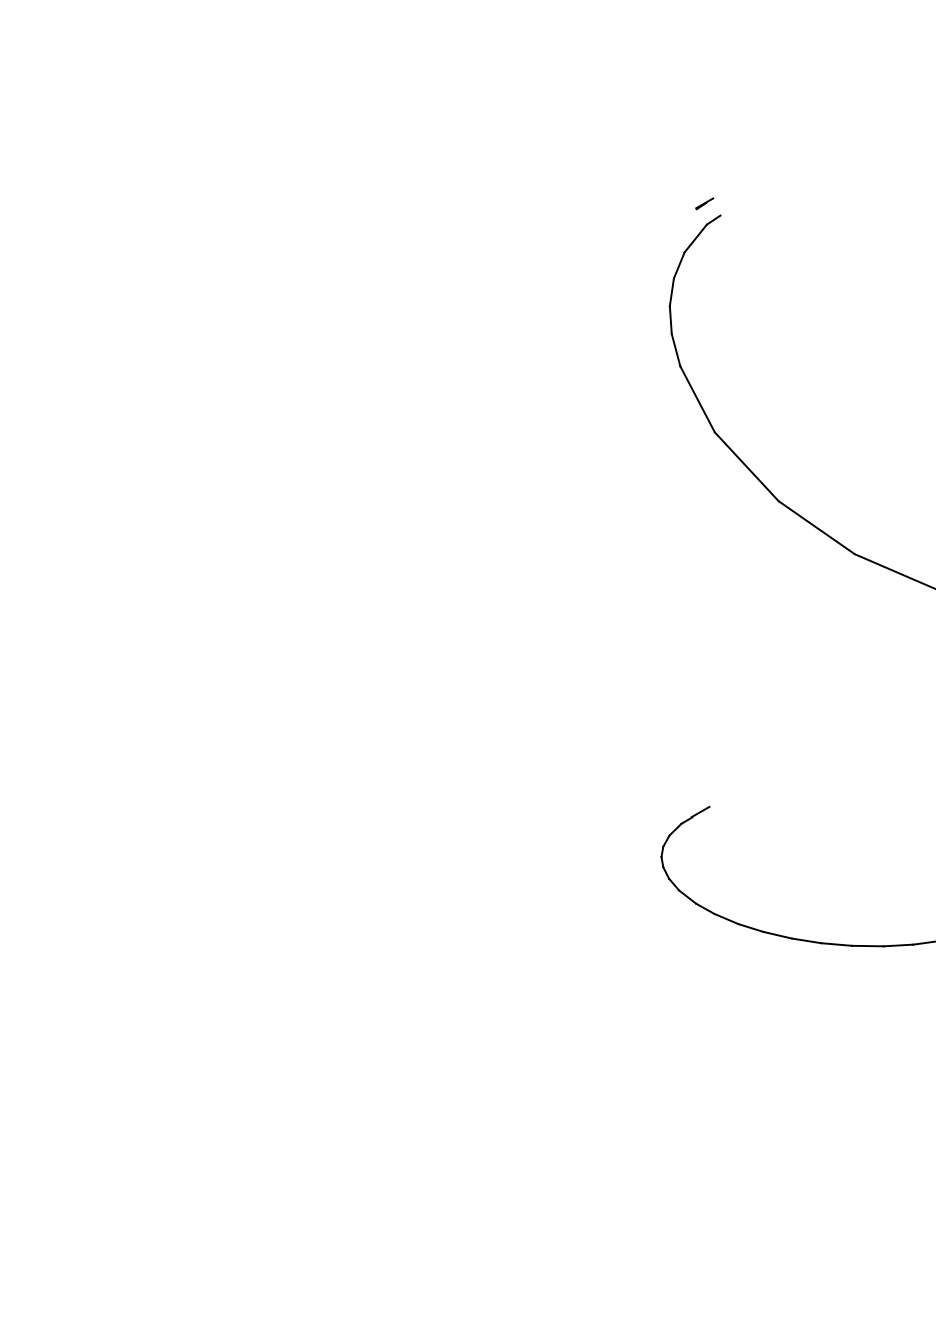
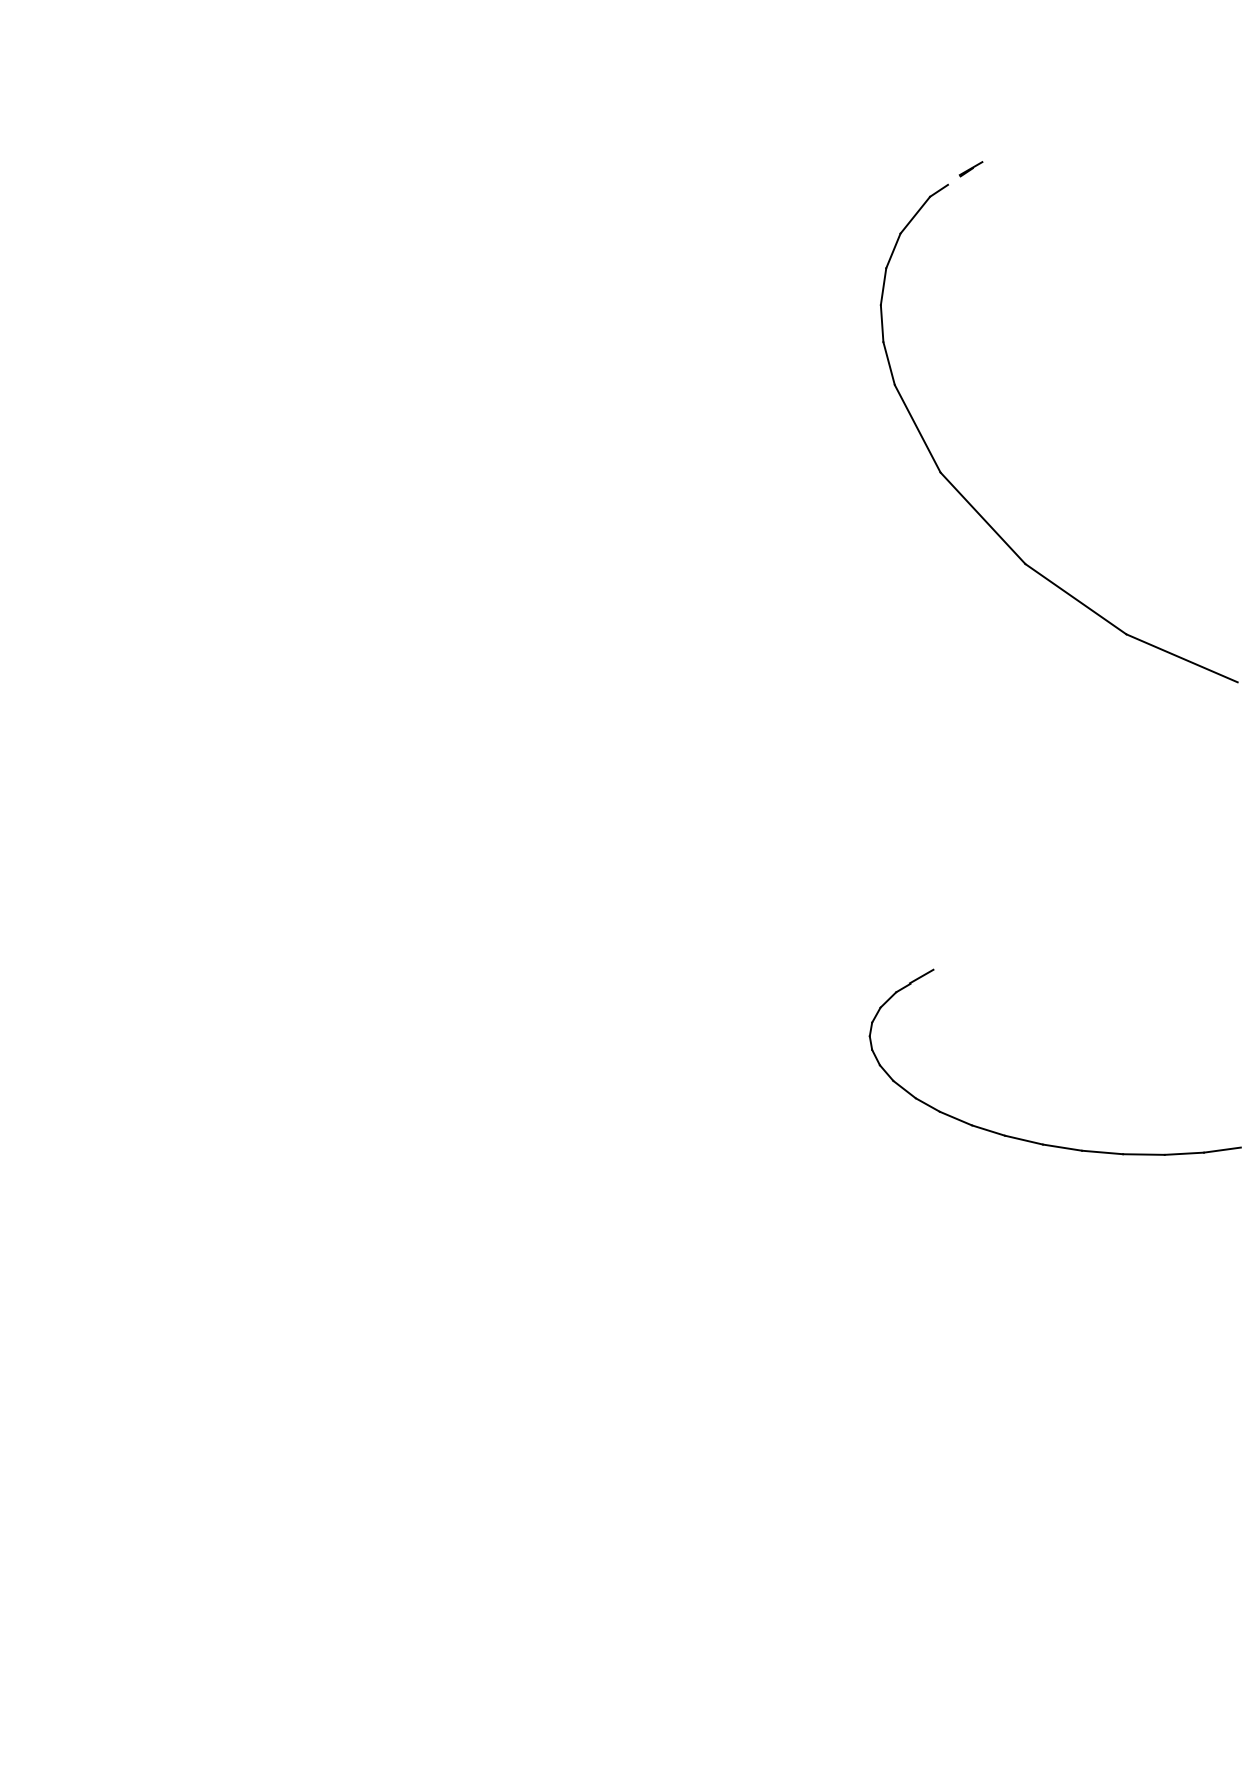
line: (704, 204) -> (970, 169), moved

